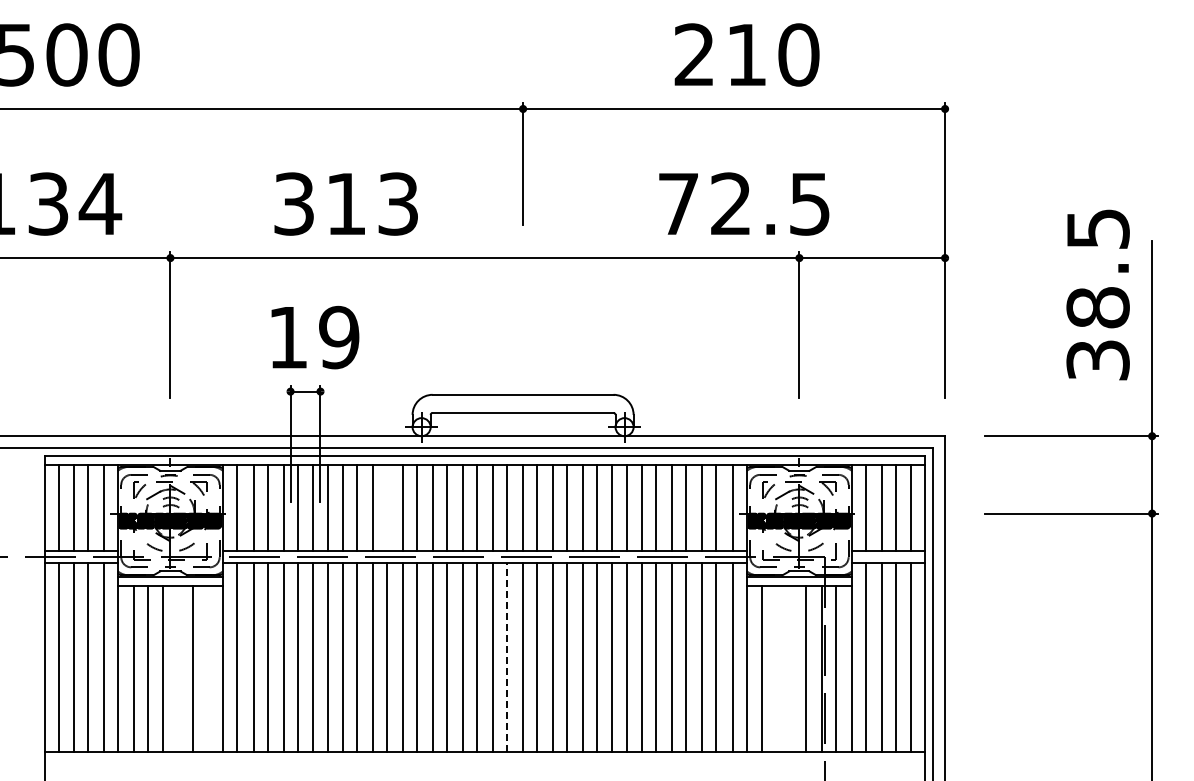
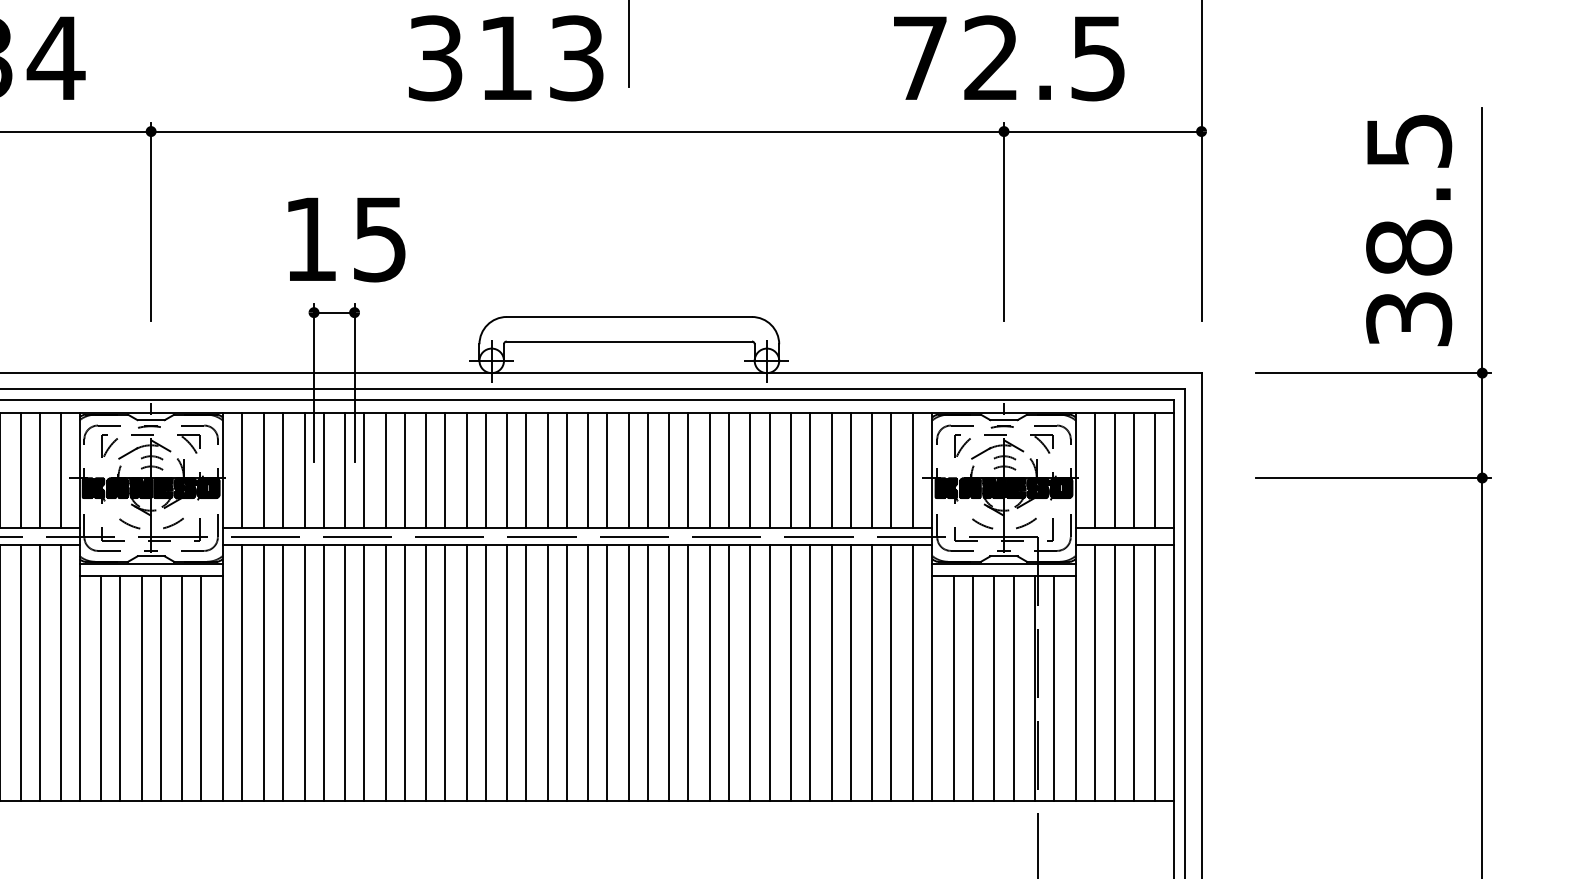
text: (345, 203) -> (505, 57), moved
text: (744, 203) -> (1009, 57), moved
text: (1097, 294) -> (1408, 229), moved
text: (339, 337) -> (380, 239), 19 -> 15
line: (387, 507) -> (445, 469), added
line: (506, 656) -> (606, 671), dashed -> solid
line: (177, 668) -> (160, 688), added
line: (207, 668) -> (201, 688), added
line: (776, 668) -> (972, 688), added
line: (792, 668) -> (994, 688), added

